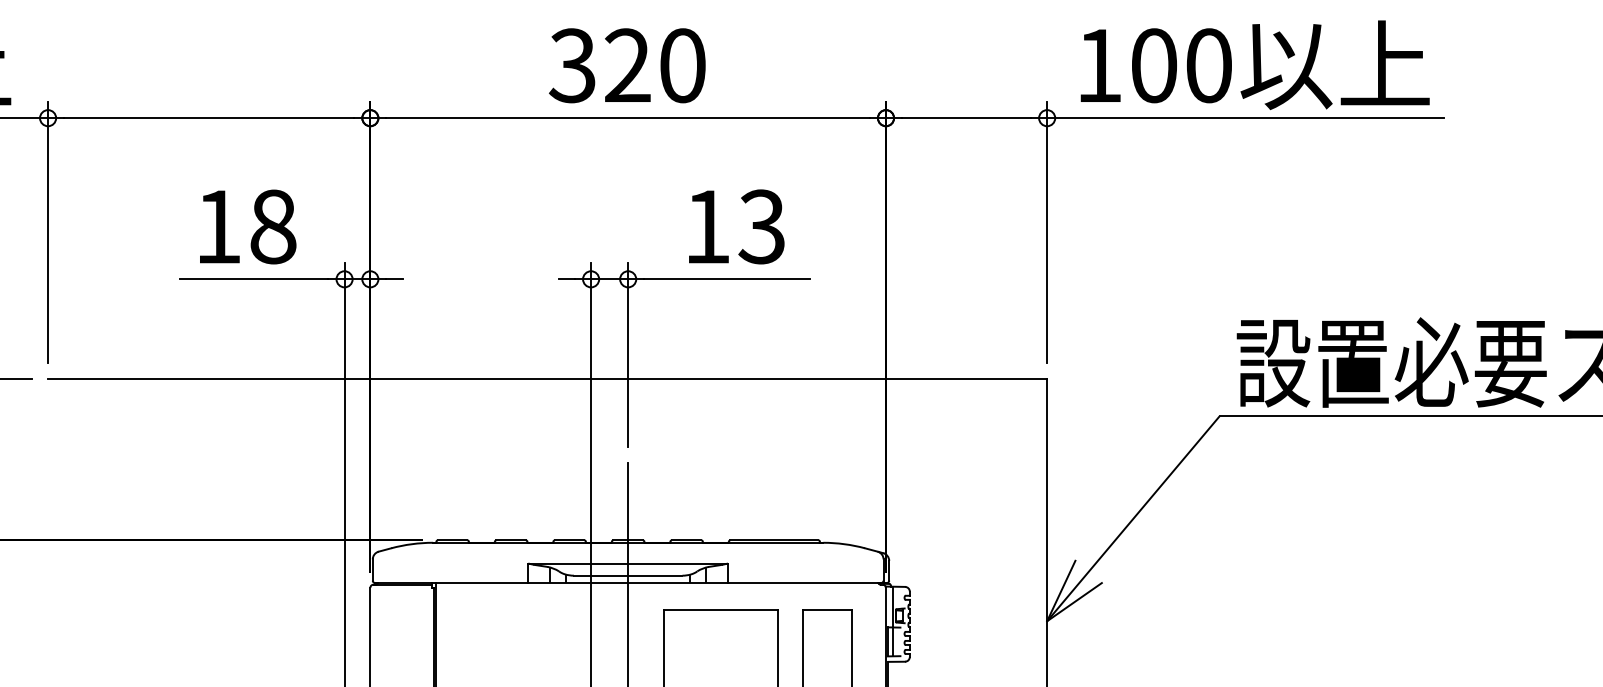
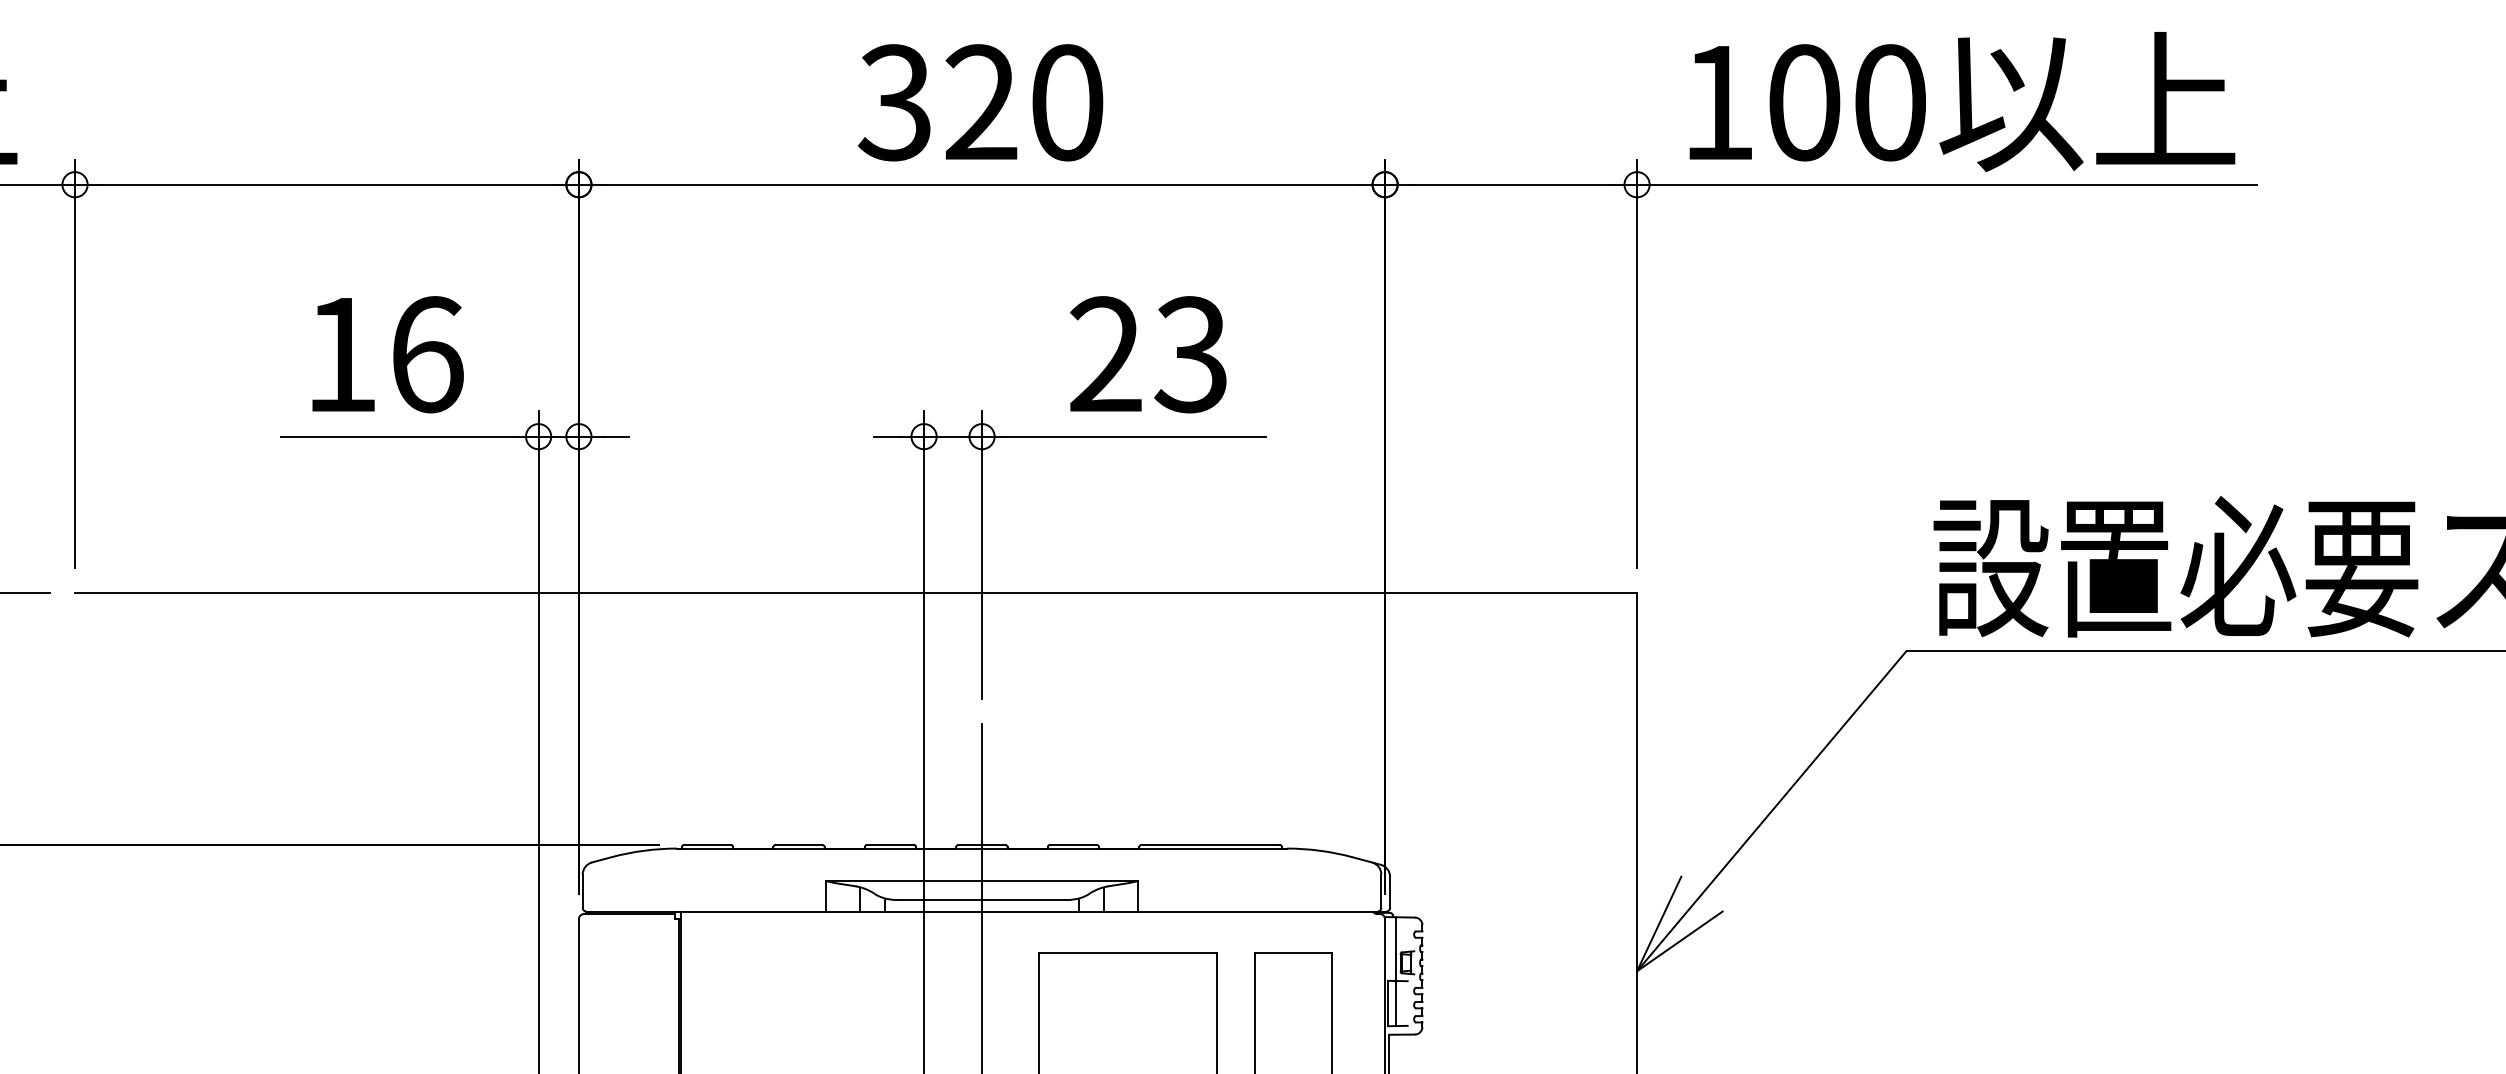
text: (273, 226) -> (427, 354), 18 -> 16
text: (707, 226) -> (1106, 354), 13 -> 23

